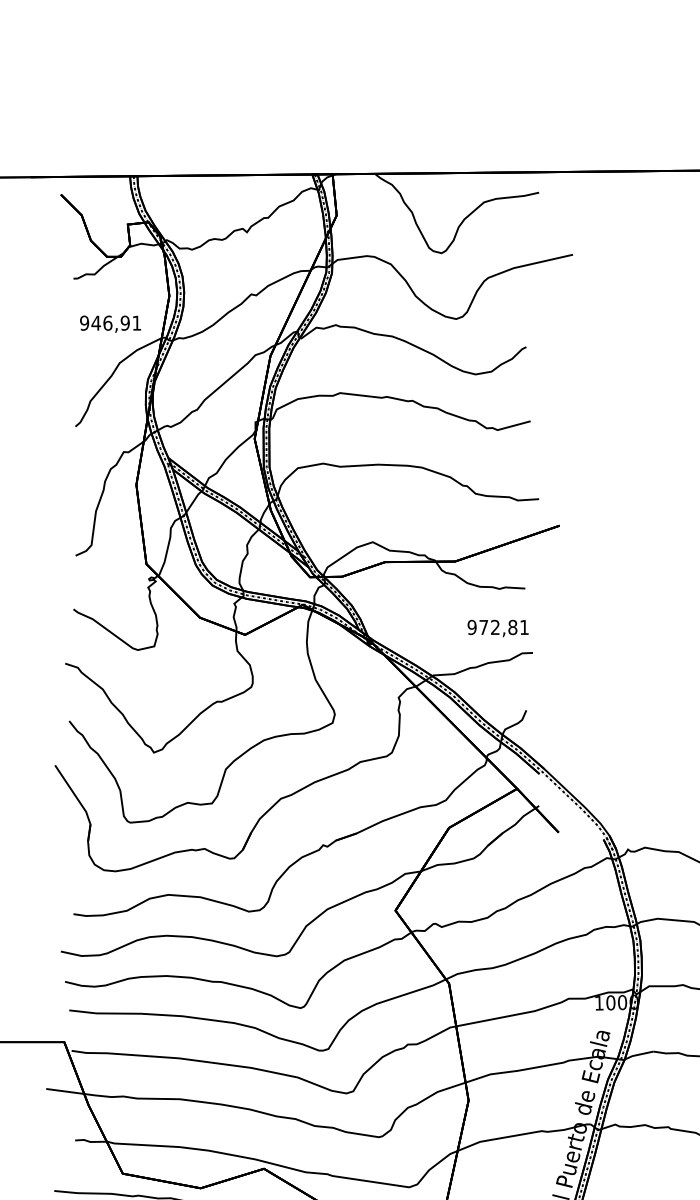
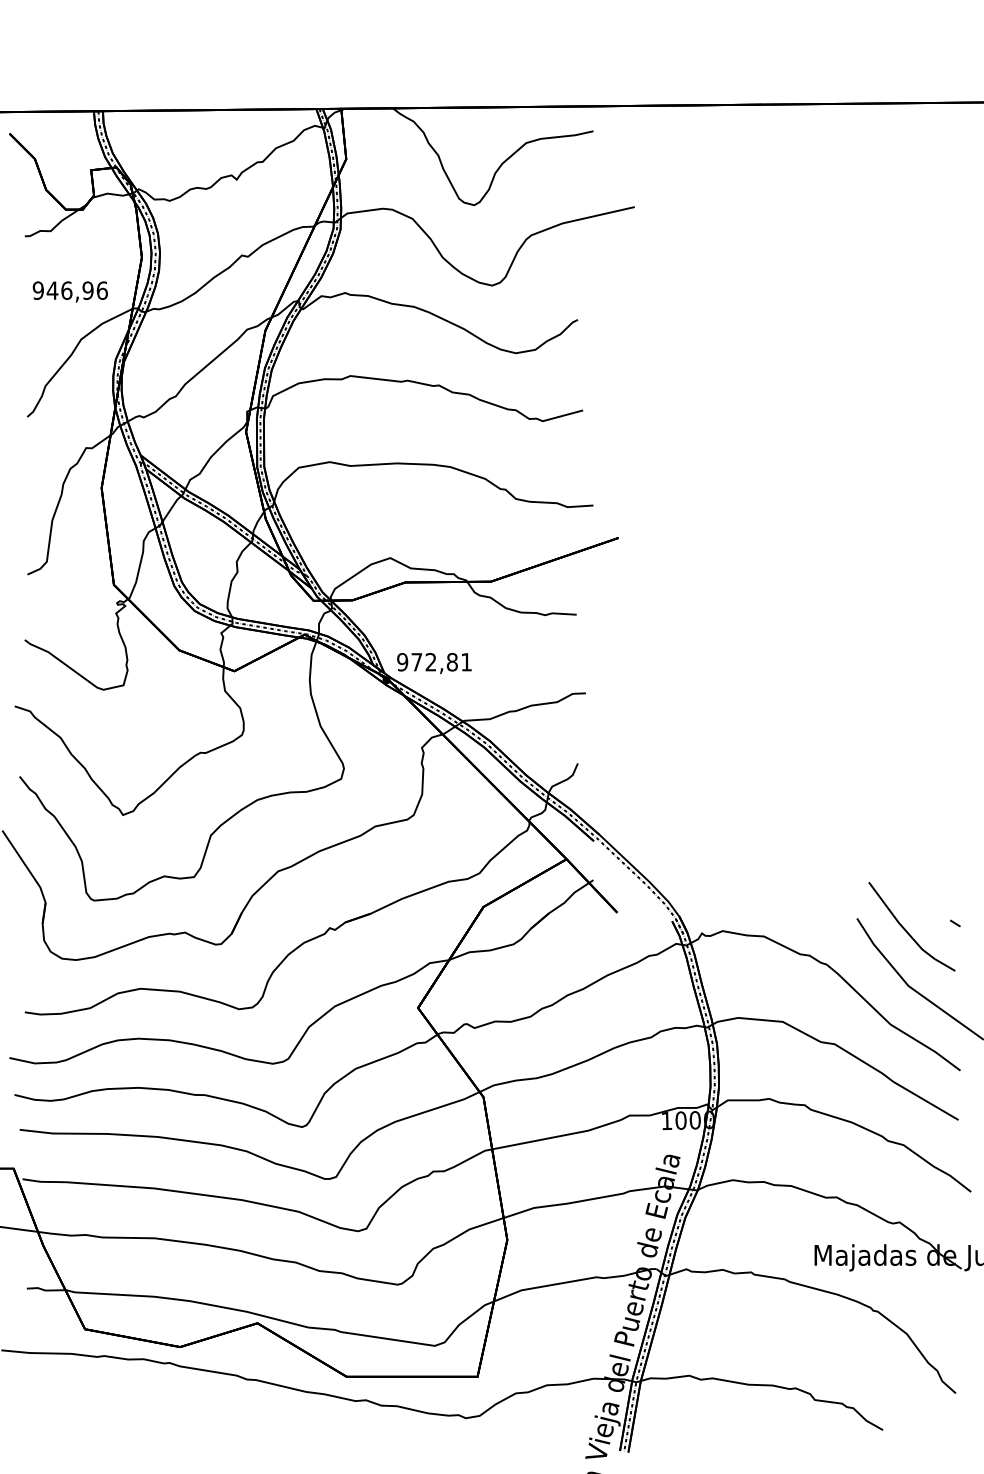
text: (136, 323) -> (101, 290), 946,91 -> 946,96
text: (498, 628) -> (434, 663), moved

